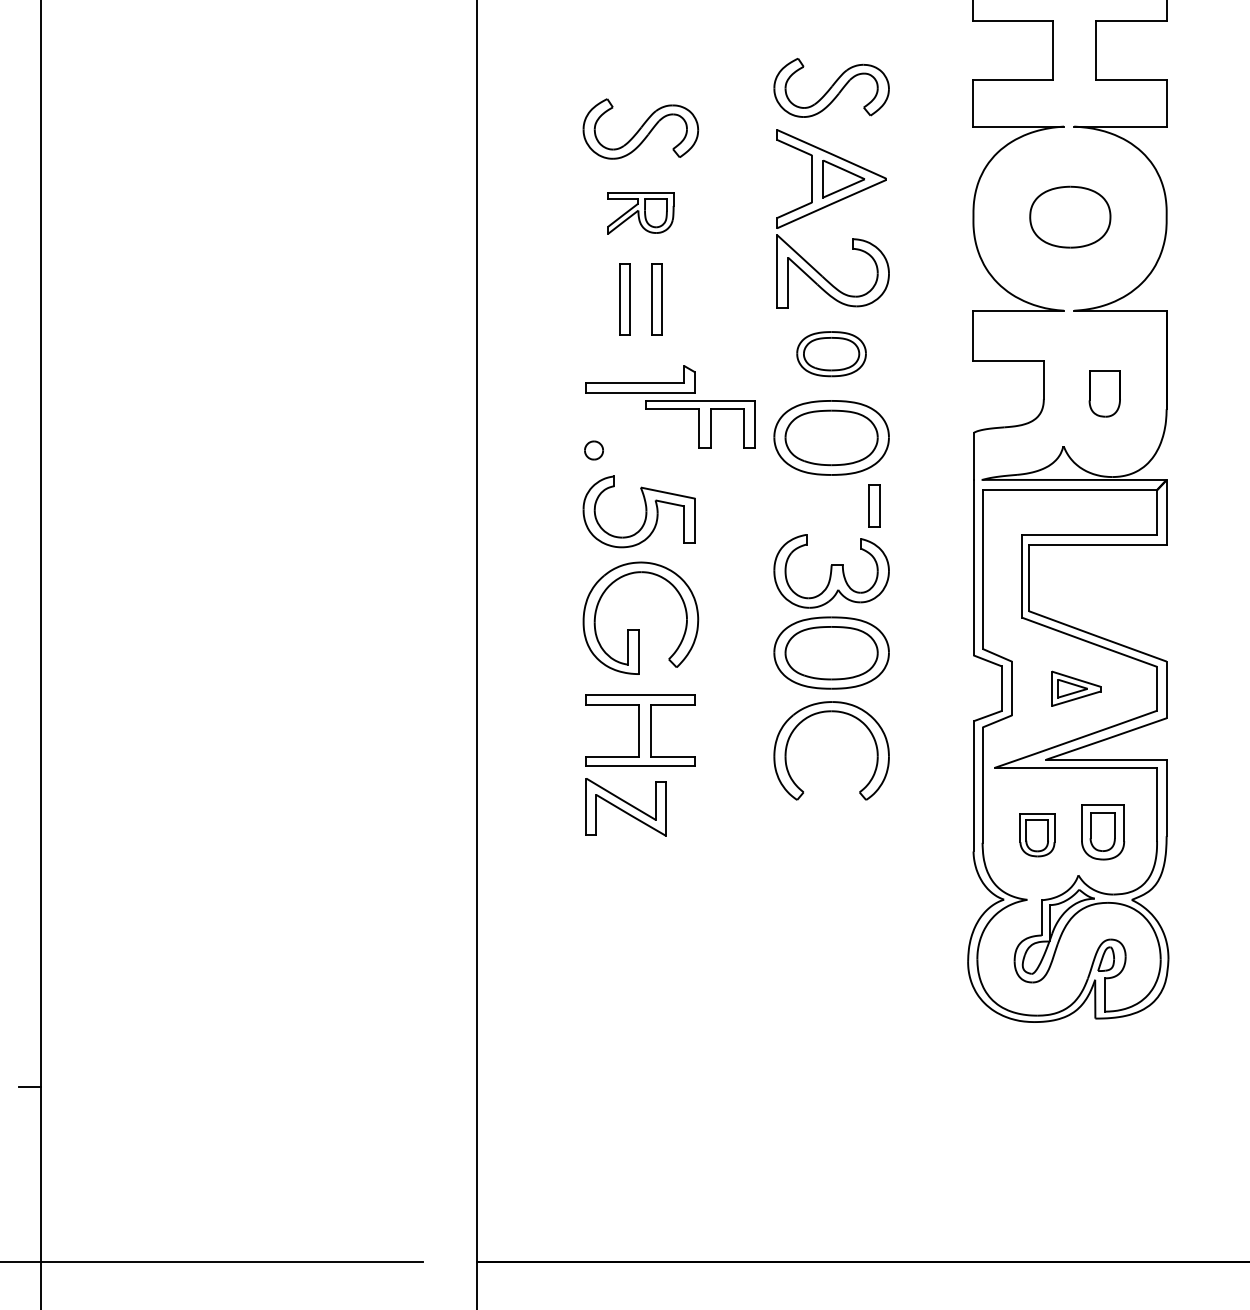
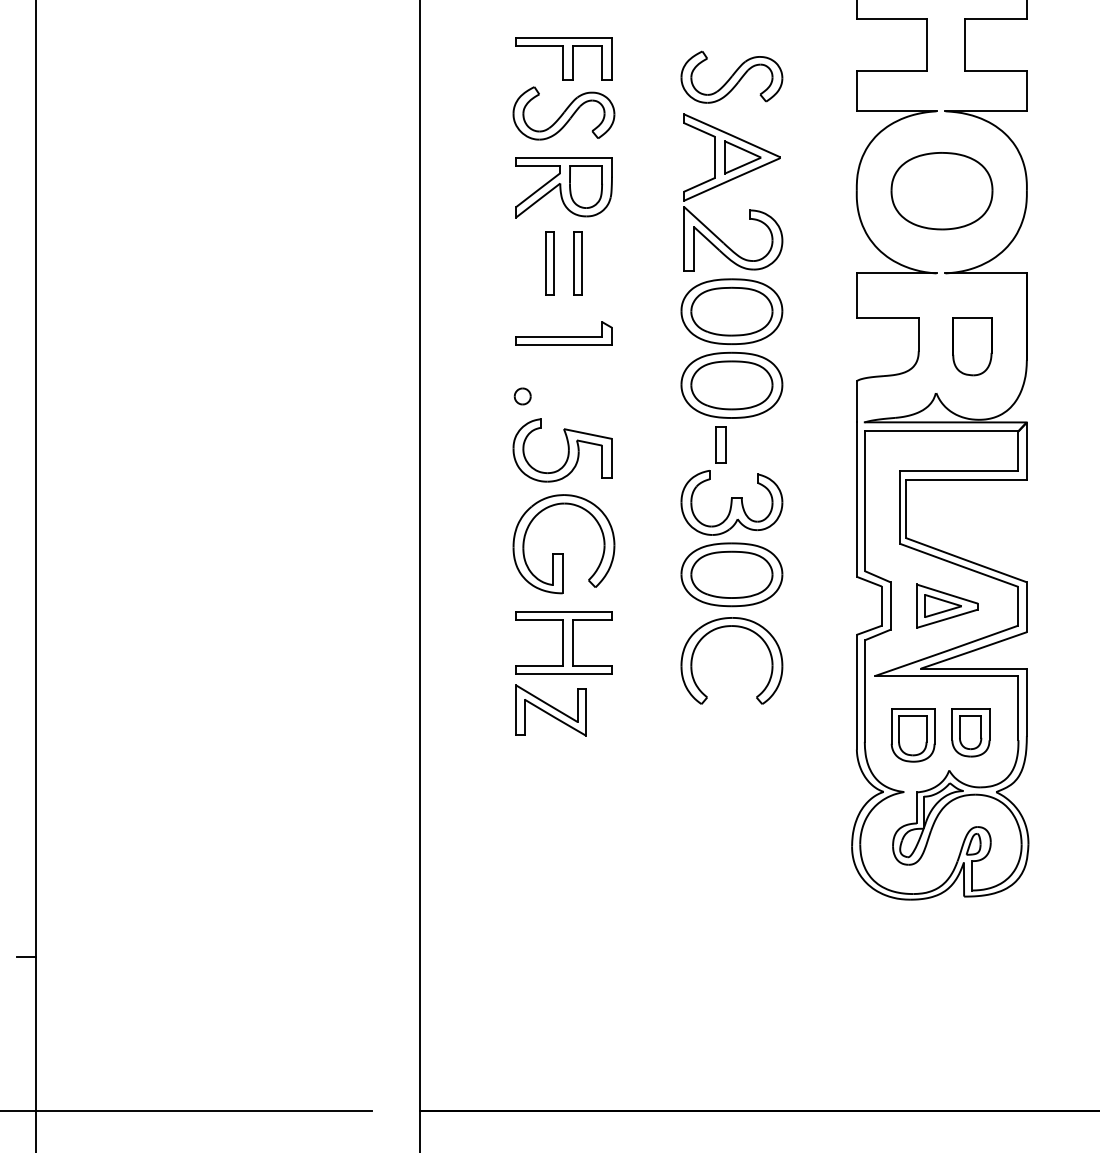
part: (640, 213) -> (563, 187), size x1.67
part: (1070, 216) -> (942, 190), size x1.43
part: (831, 353) -> (731, 311), size x1.67
part: (1104, 393) -> (972, 346), size x1.43
part: (700, 424) -> (563, 59), moved
part: (874, 505) -> (721, 444), moved
part: (1075, 688) -> (946, 605), size x1.43
part: (1037, 835) -> (913, 735), size x1.43

